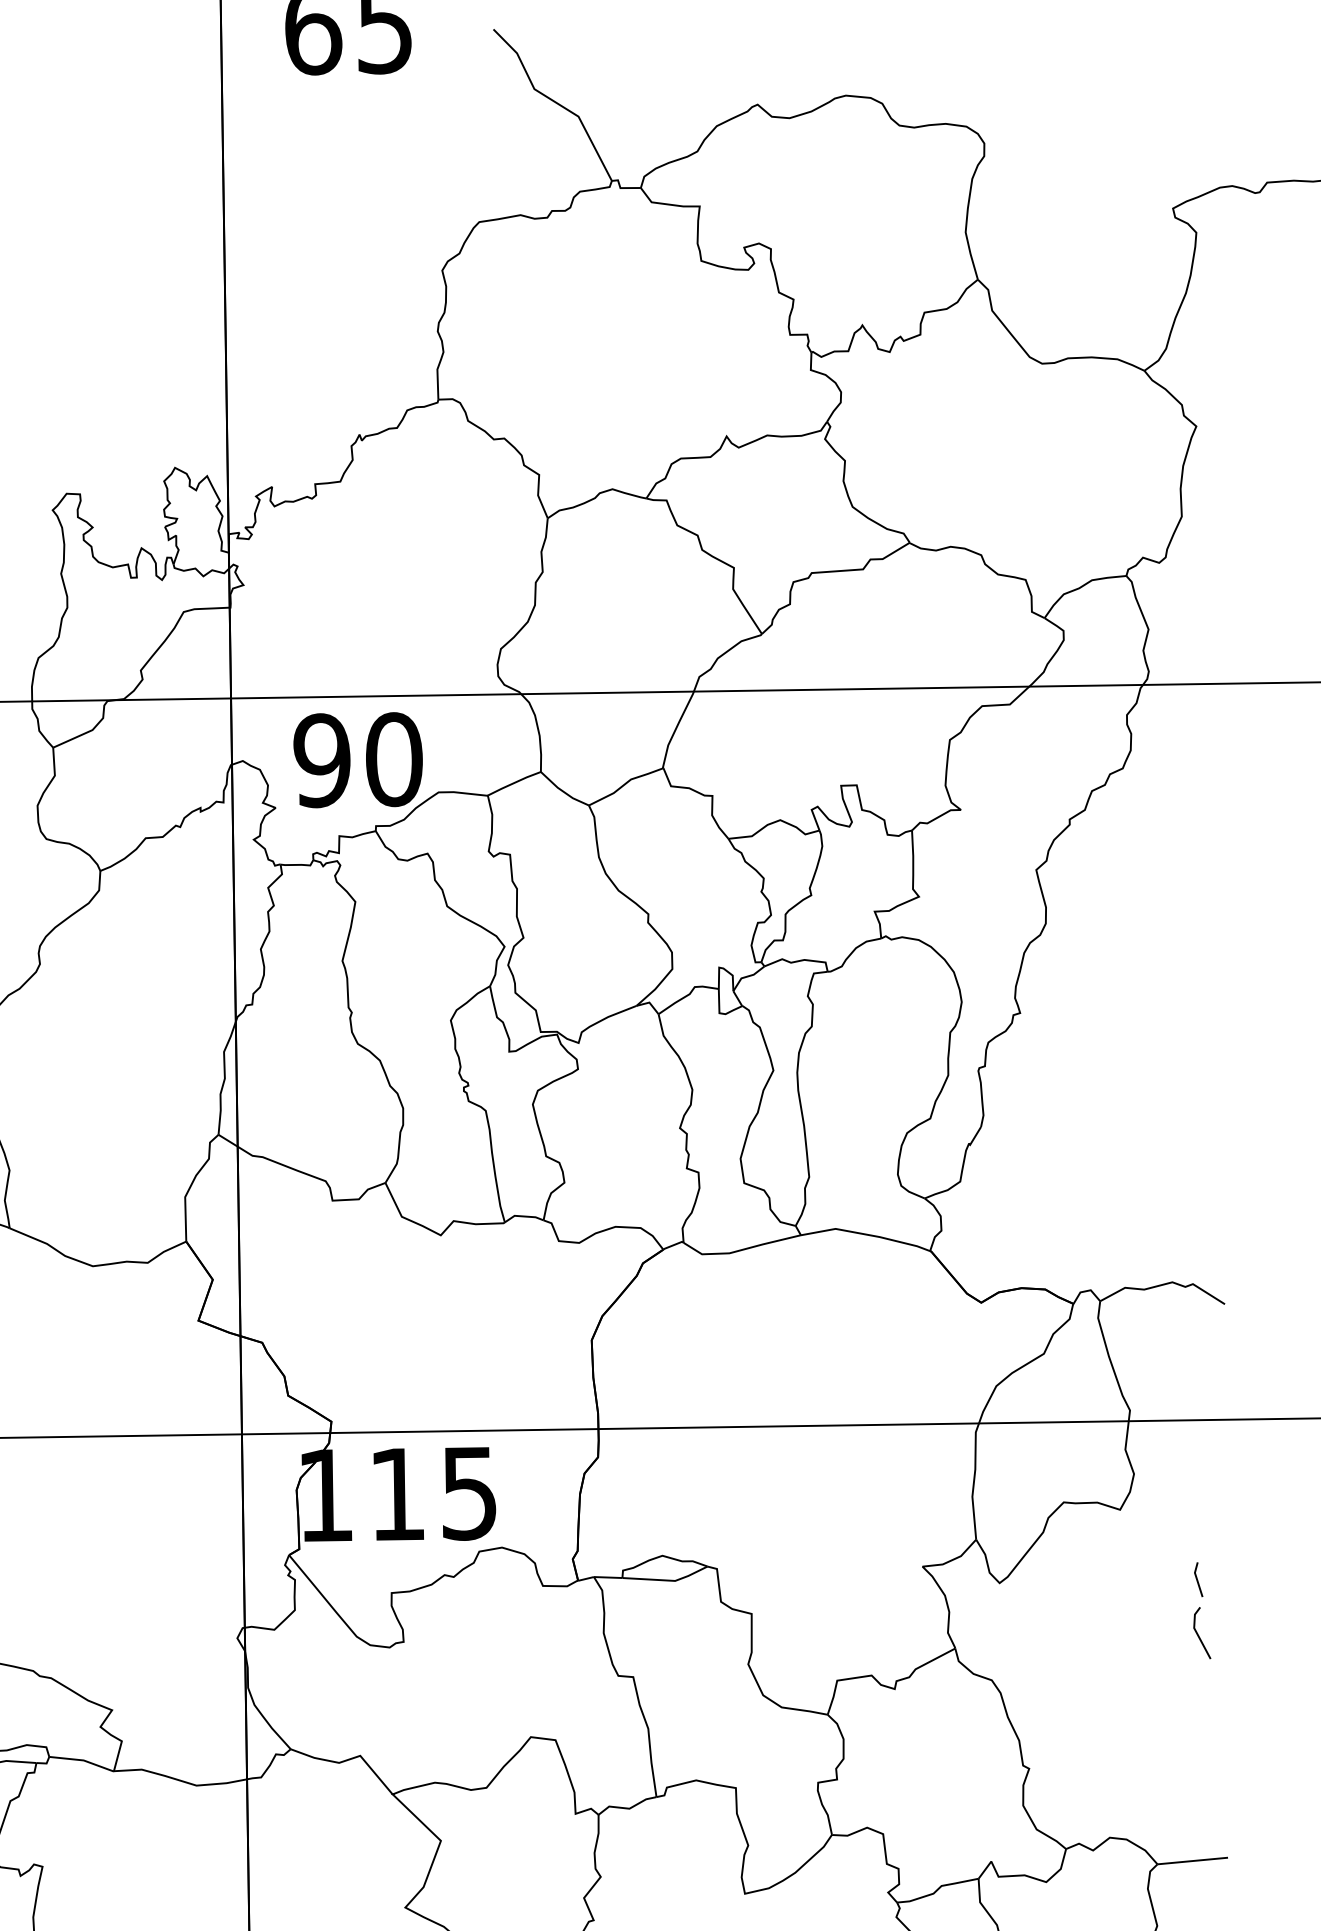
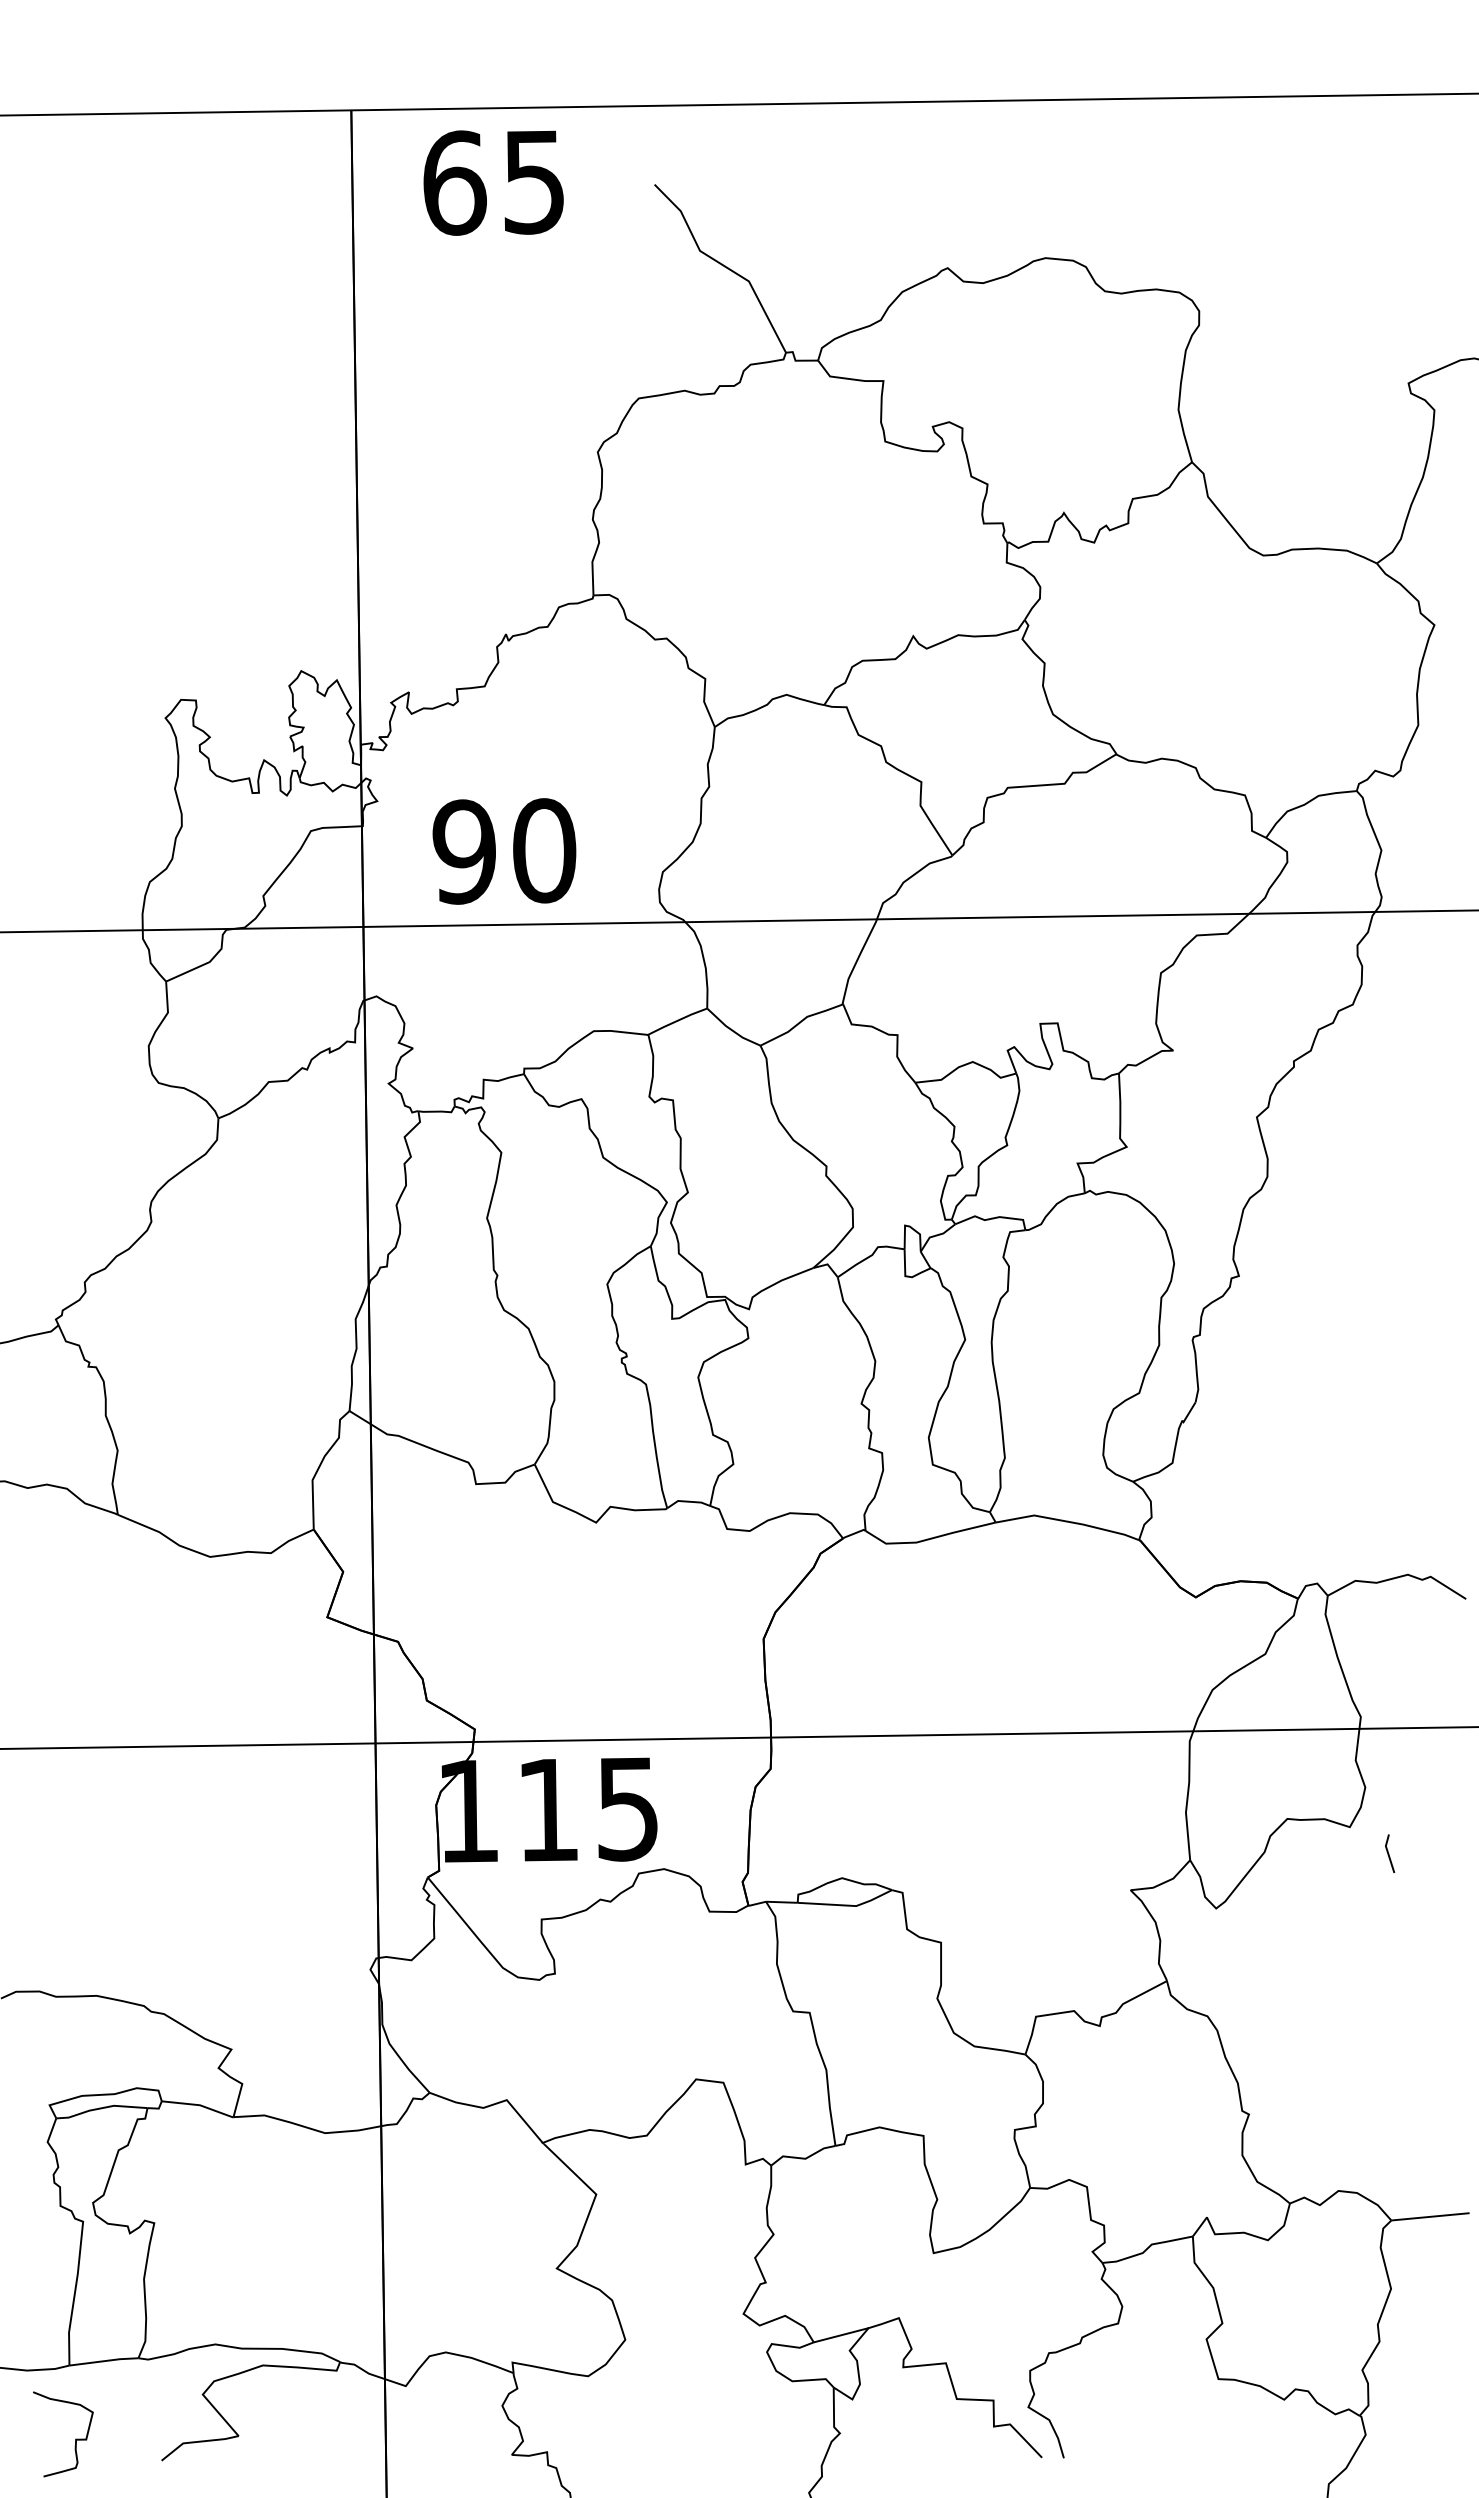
text: (358, 760) -> (504, 851), moved
line: (1198, 1579) -> (1389, 1853), moved
line: (1198, 1633) -> (1436, 1964), removed

